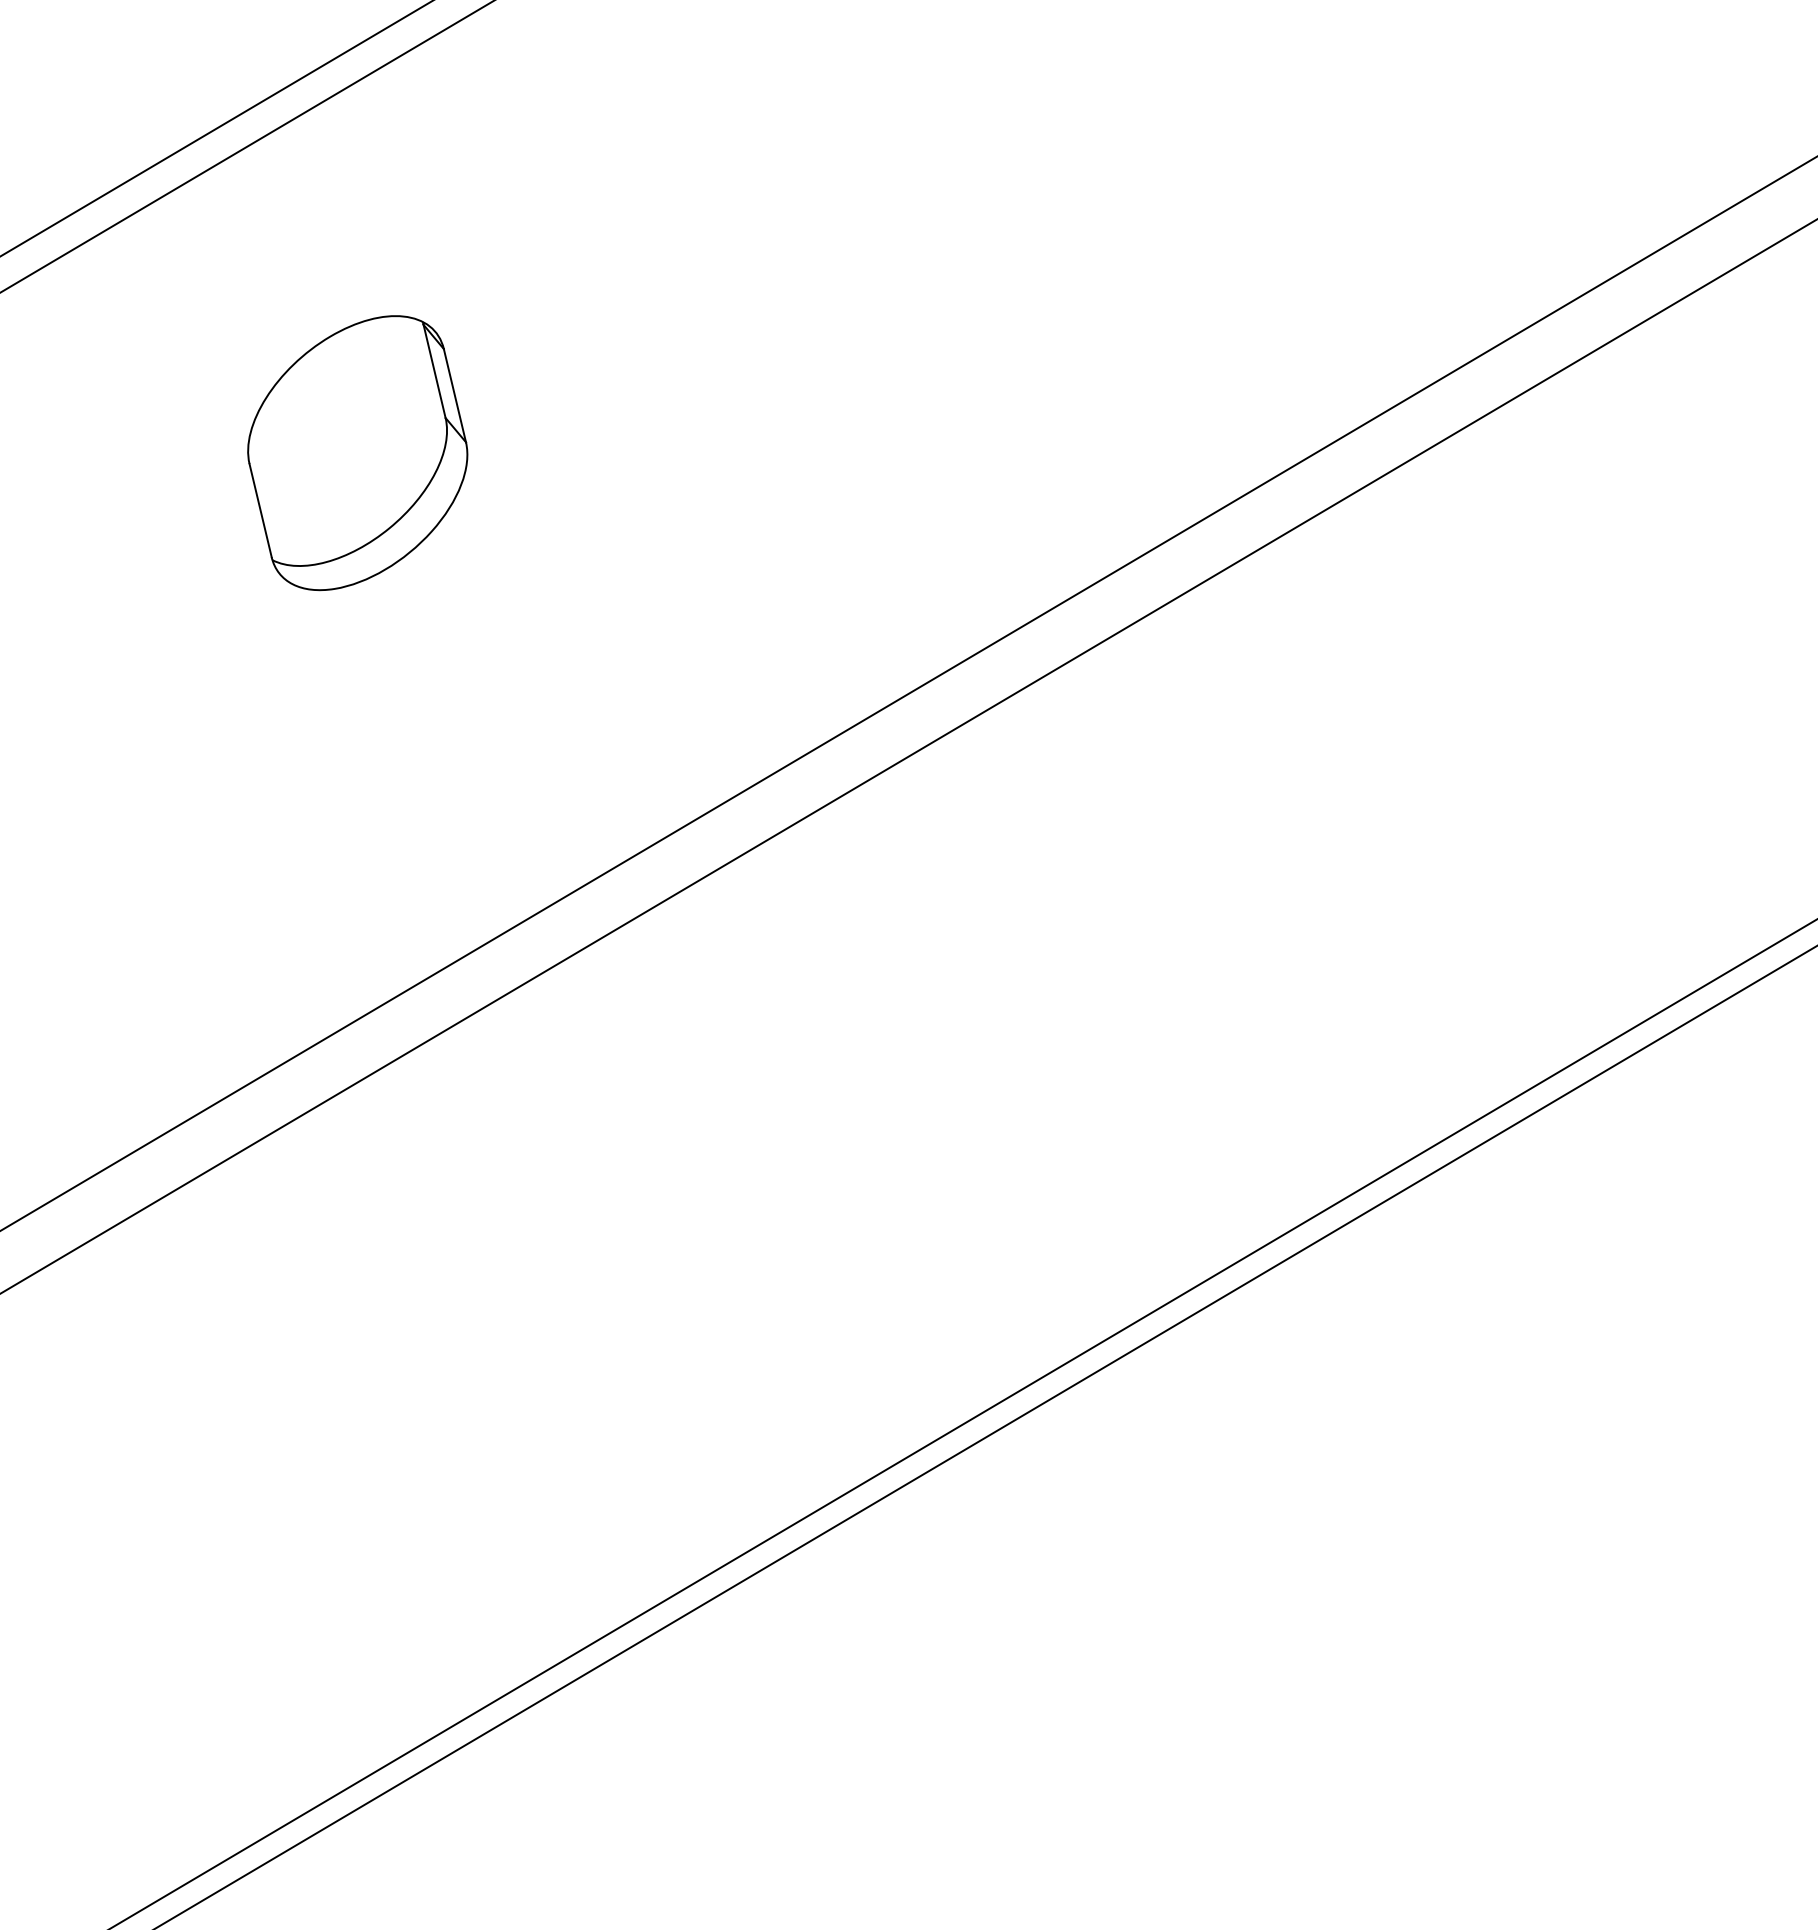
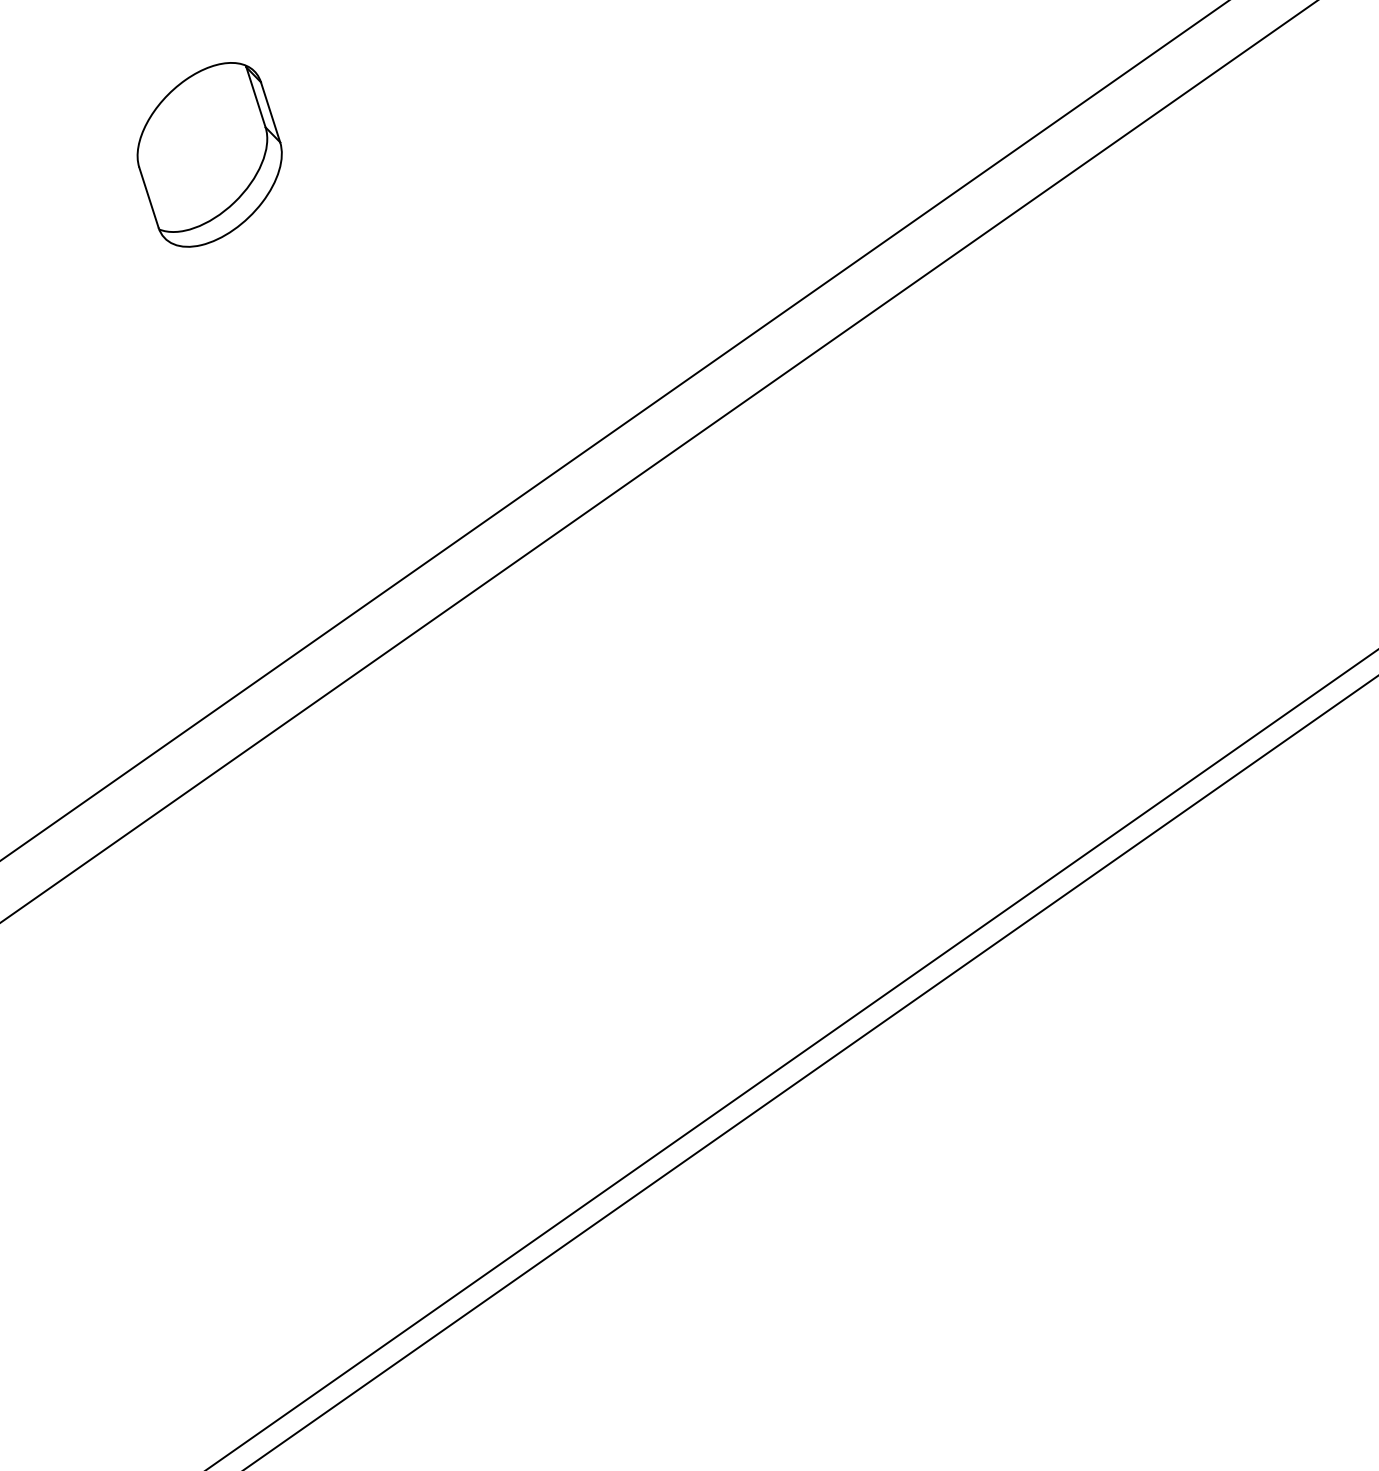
part: (357, 453) -> (209, 155), size x0.7

